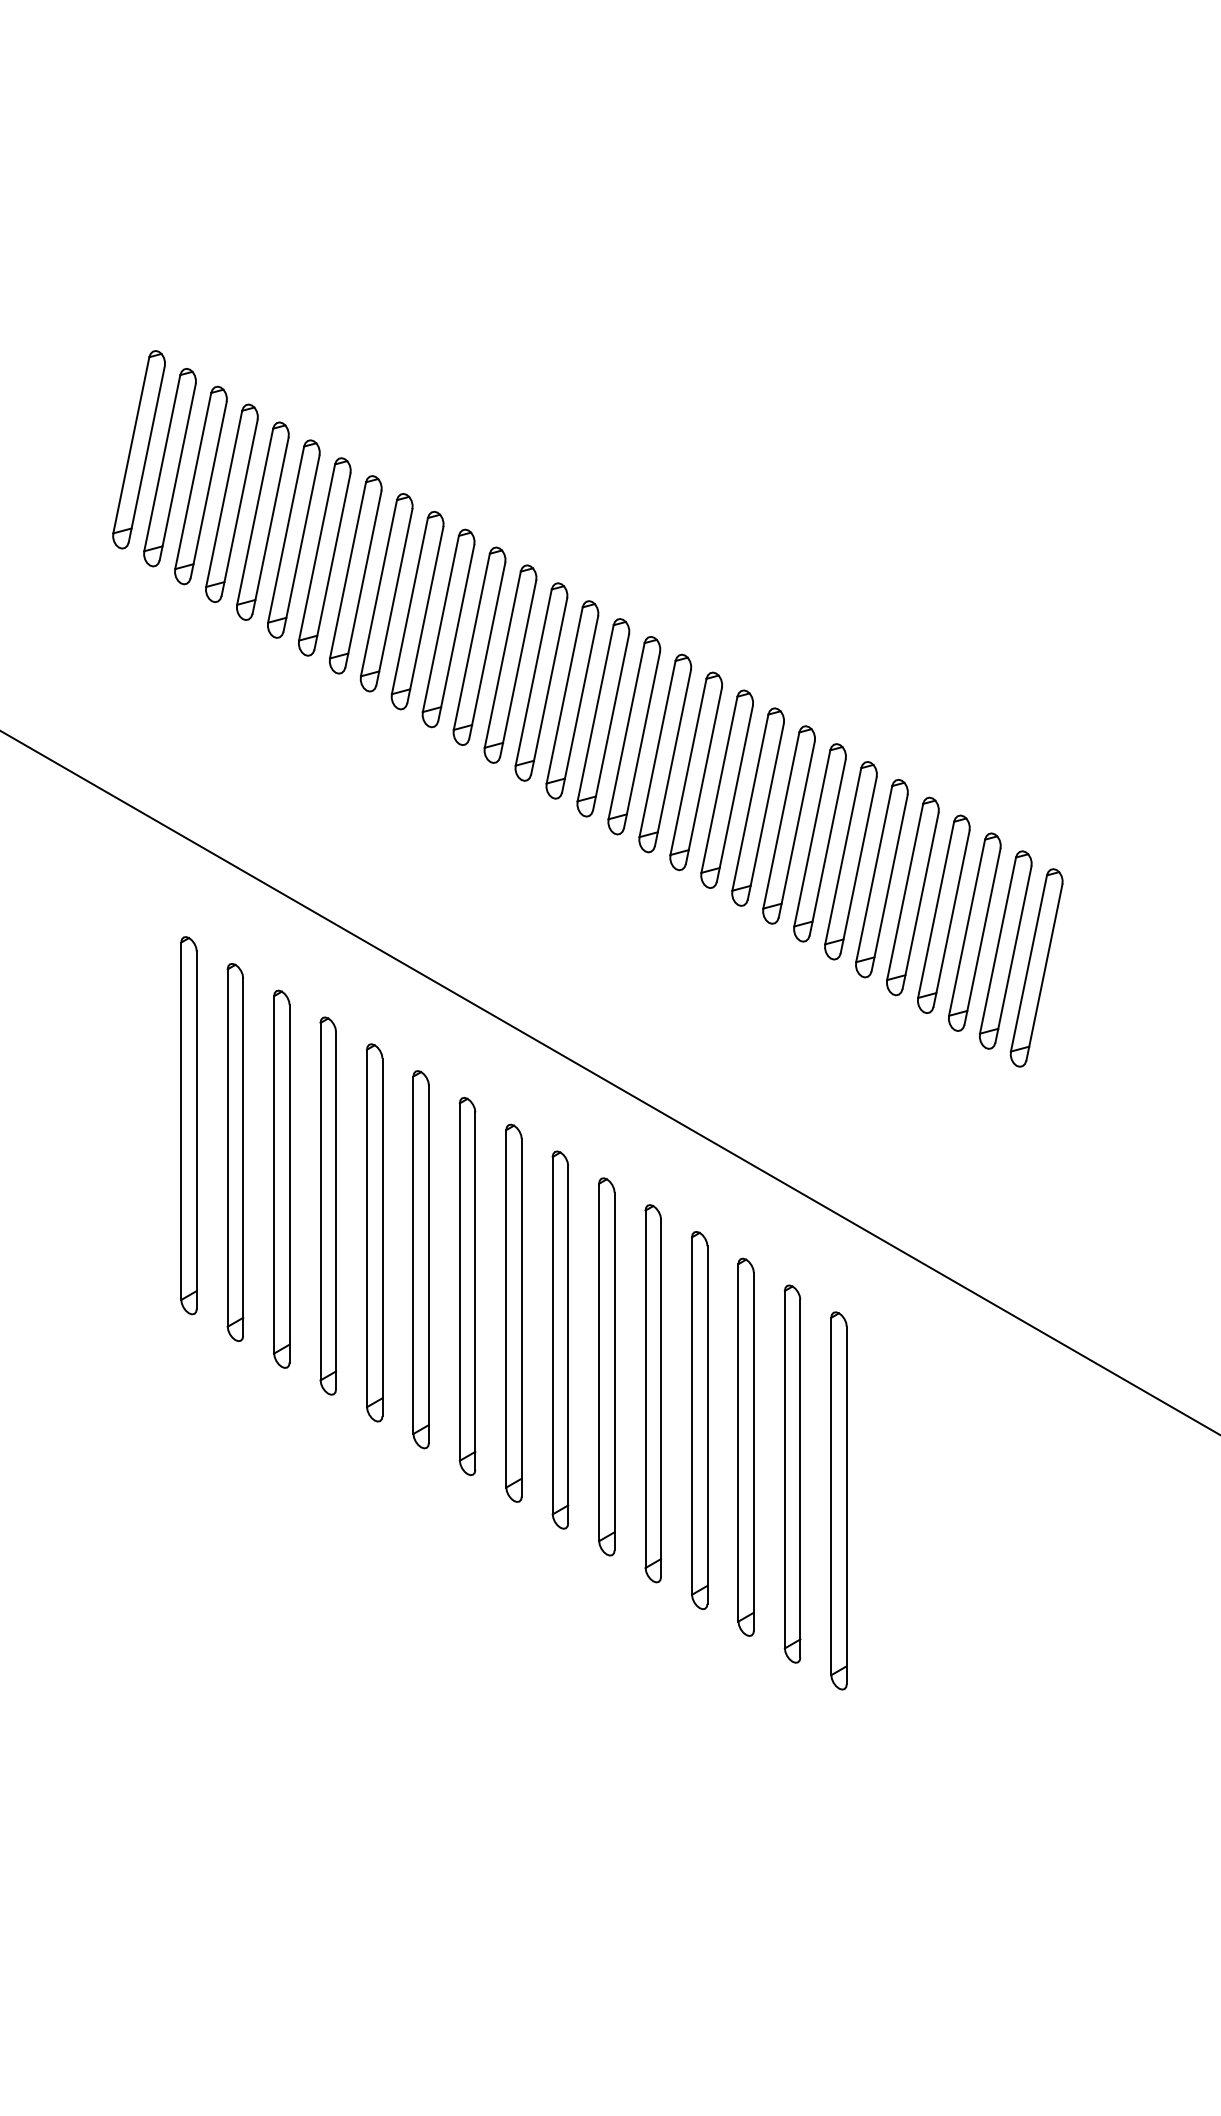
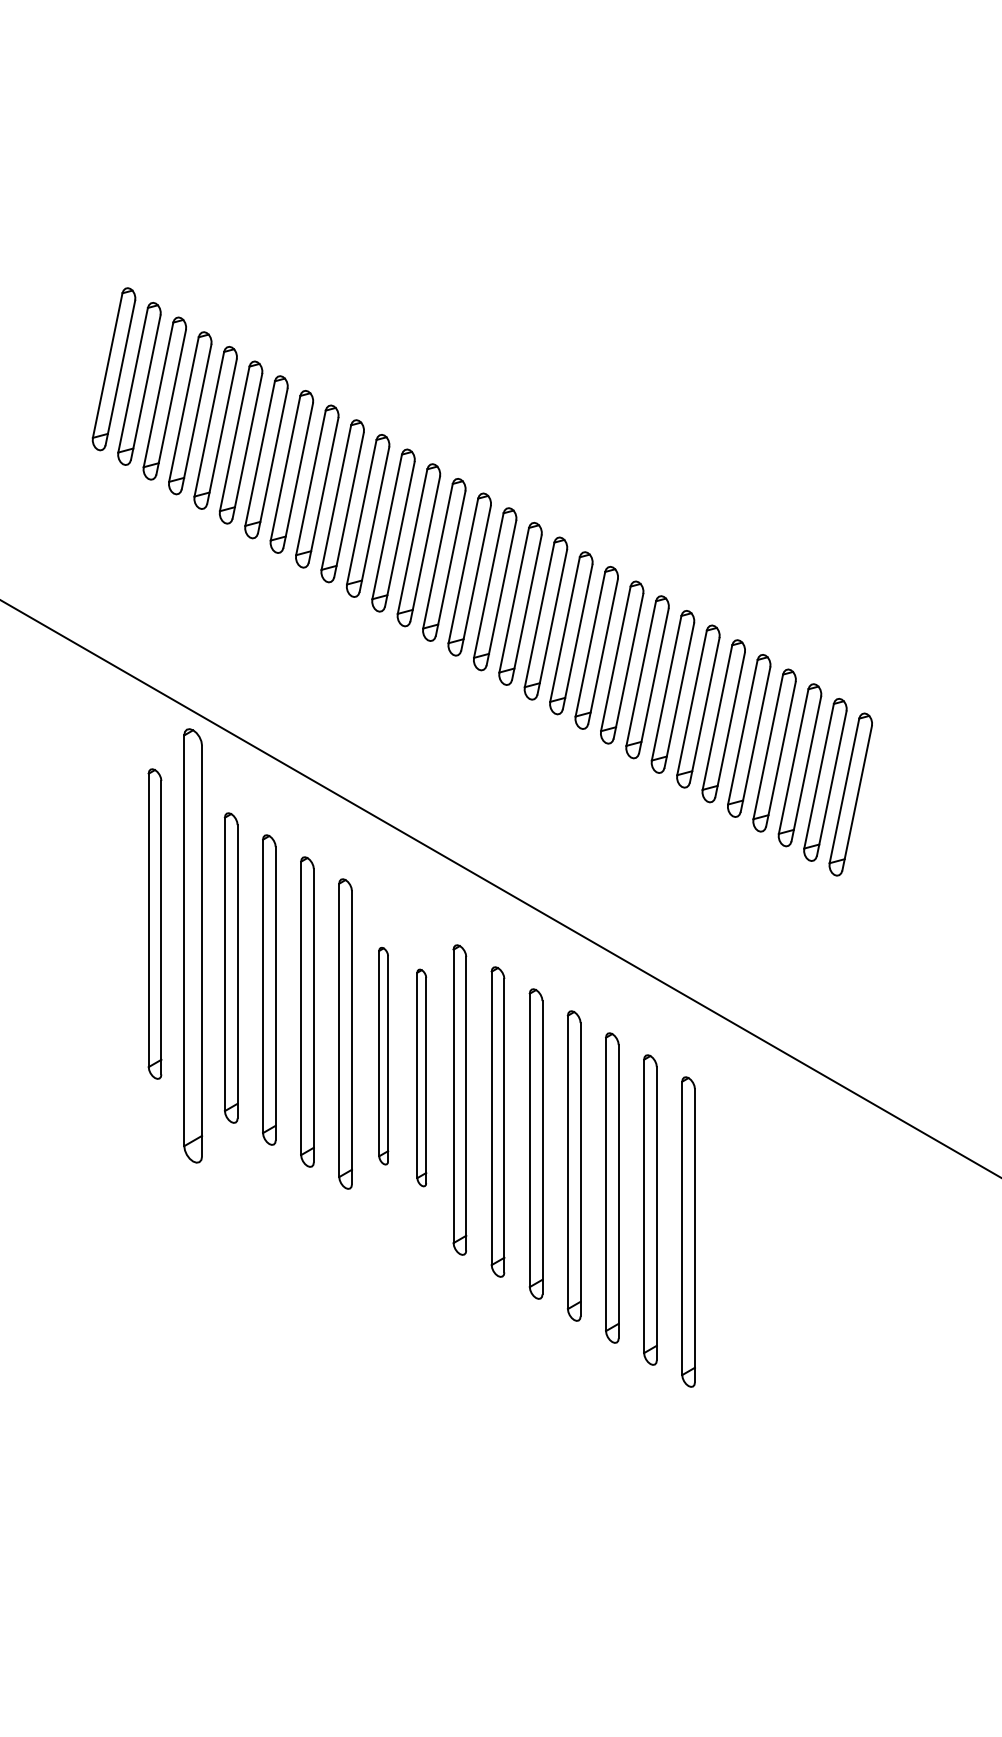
part: (235, 1152) -> (193, 946), size x1.4
part: (467, 1286) -> (383, 1056), size x0.7
part: (513, 1312) -> (421, 1077), size x0.7

